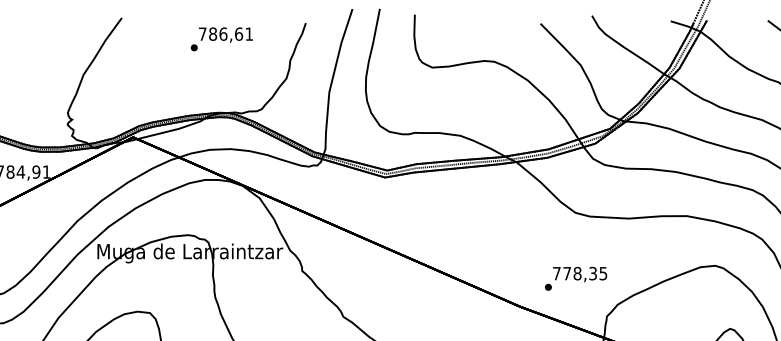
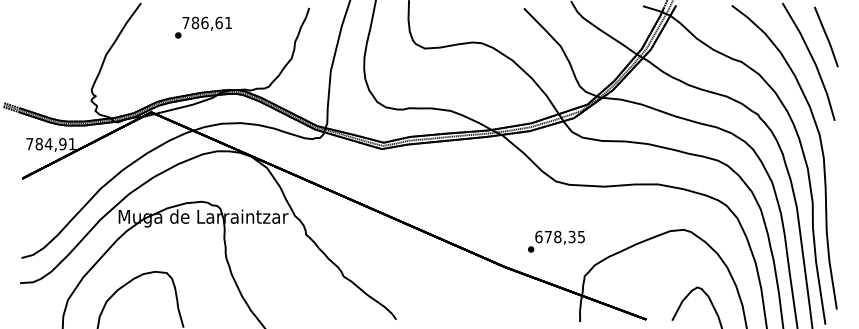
text: (221, 39) -> (203, 27), moved
text: (556, 273) -> (538, 236), 778,35 -> 678,35

